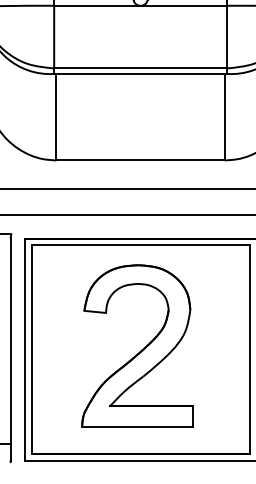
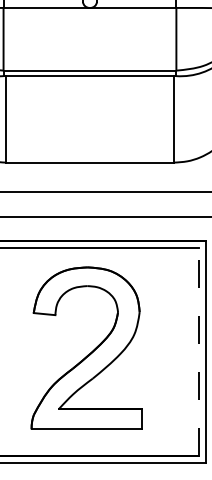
line: (249, 349) -> (198, 351), solid -> dashed

